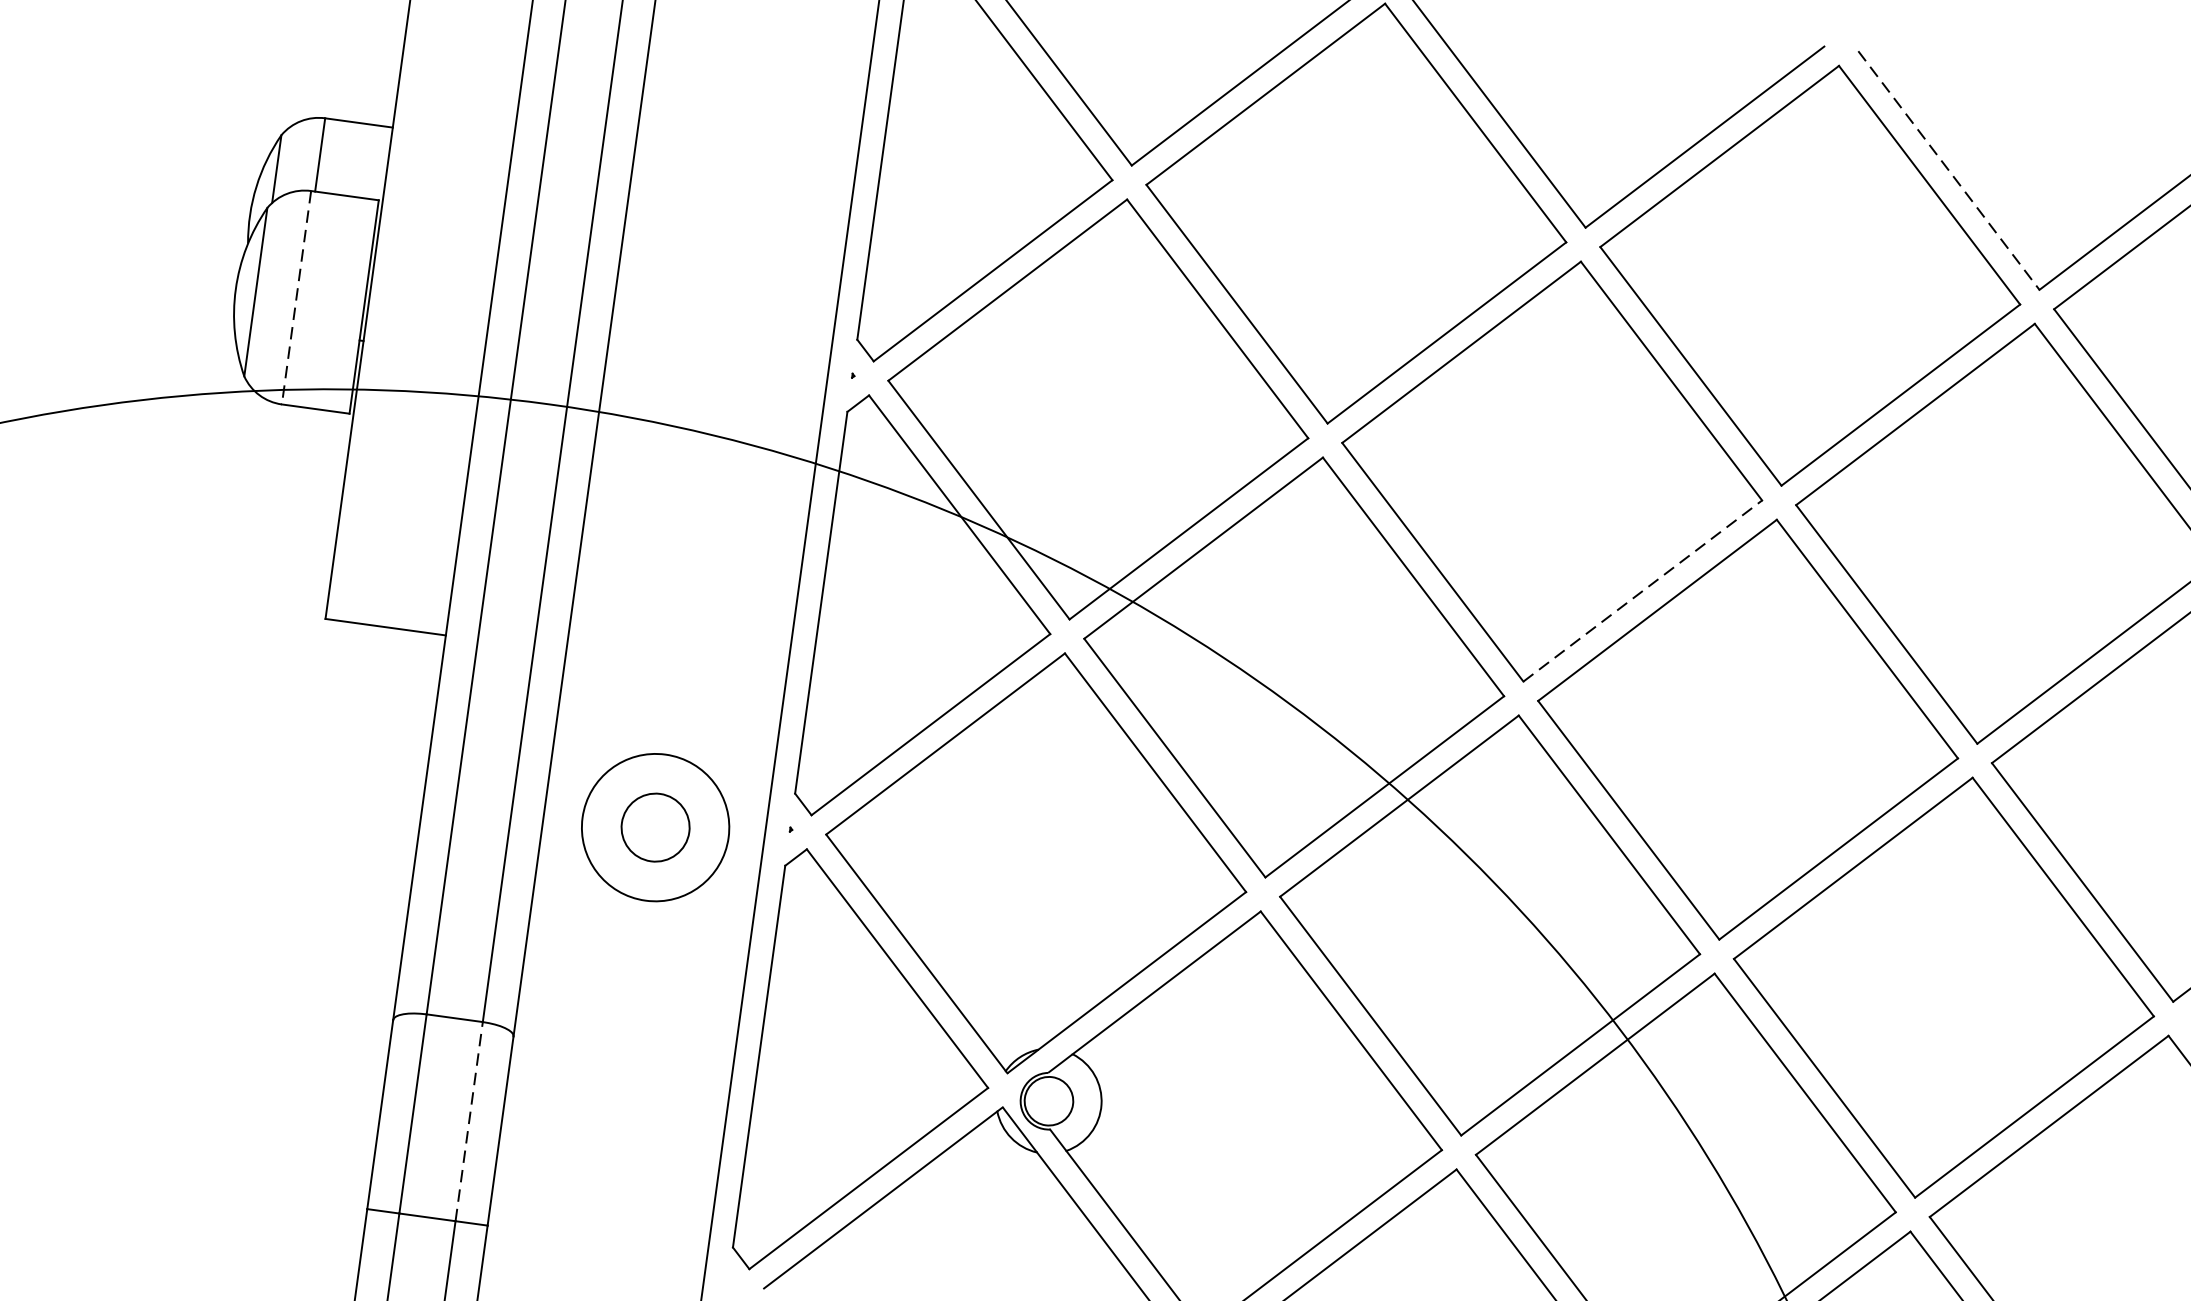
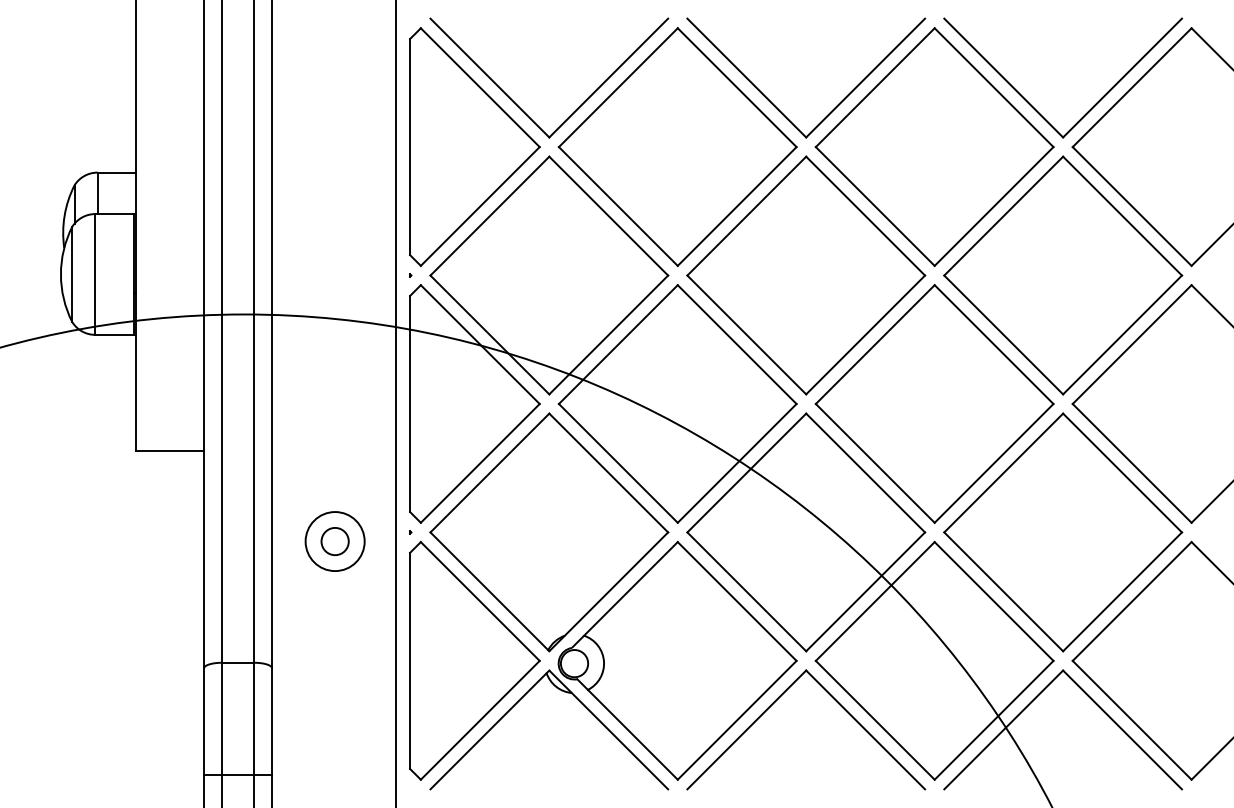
line: (1950, 171) -> (1004, 78), dashed -> solid
line: (296, 297) -> (95, 274), dashed -> solid
line: (1642, 590) -> (865, 334), dashed -> solid
circle: (654, 827) -> (334, 541), size x0.71
circle: (654, 827) -> (334, 541), size x0.71
line: (468, 1120) -> (253, 718), dashed -> solid

